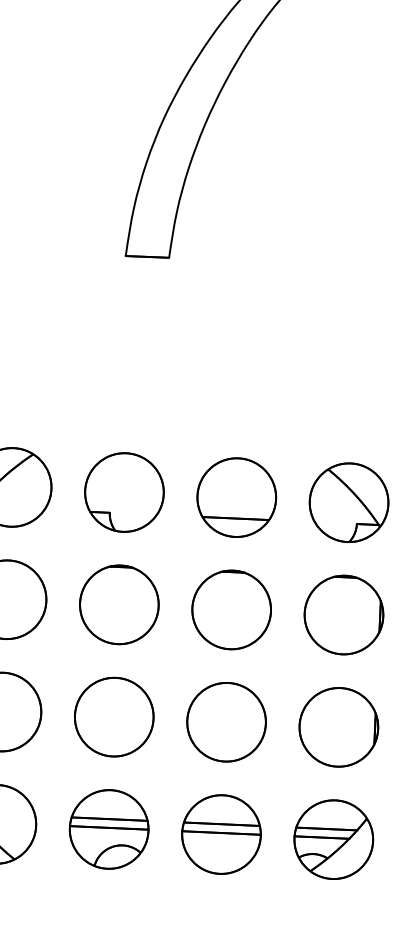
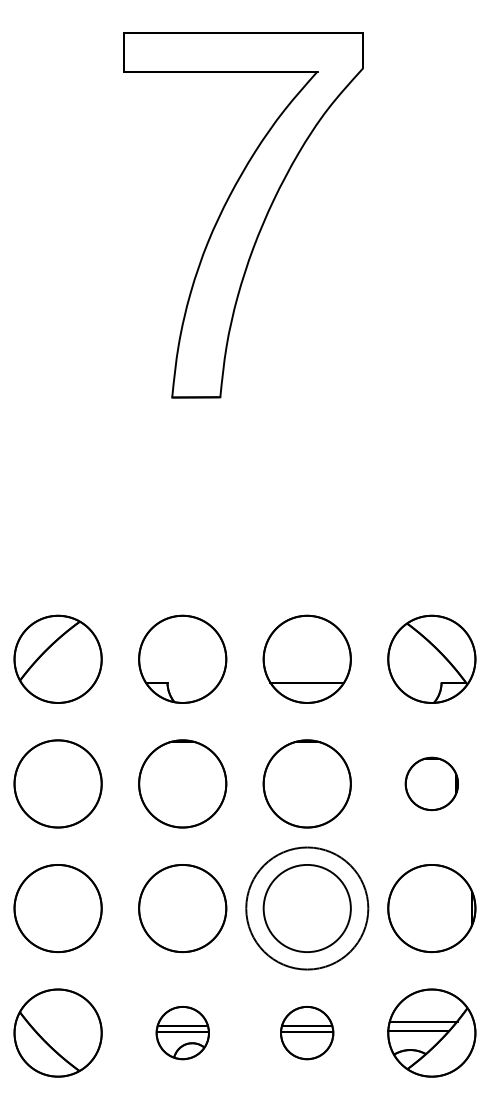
part: (343, 614) -> (431, 783), size x0.6
circle: (225, 722) -> (306, 908), size x1.4
part: (109, 828) -> (182, 1032), size x0.6
part: (220, 834) -> (306, 1032), size x0.6

